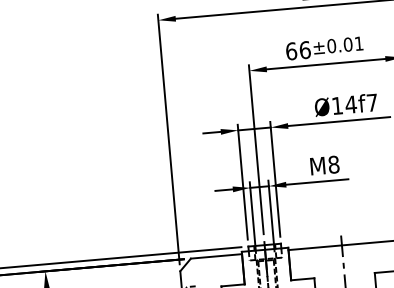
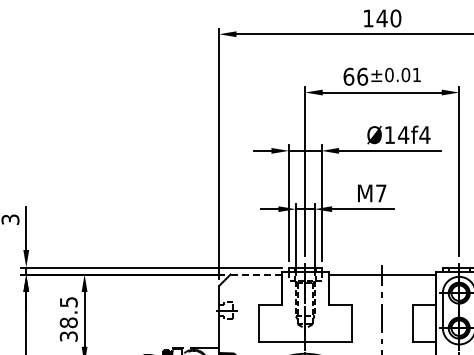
text: (371, 102) -> (424, 134), Ø14f7 -> Ø14f4
text: (334, 164) -> (381, 193), M8 -> M7
line: (216, 256) -> (256, 274), solid -> dashed

